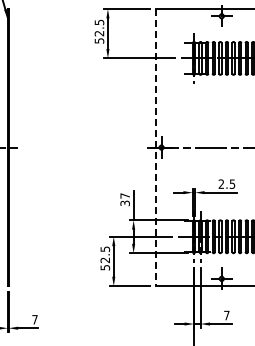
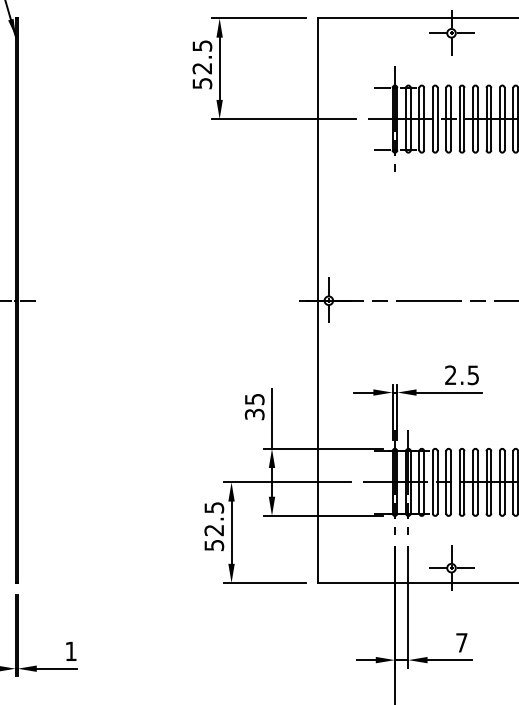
line: (156, 147) -> (318, 300), dashed -> solid
text: (124, 195) -> (253, 398), 37 -> 35
text: (34, 319) -> (70, 650), 7 -> 1

